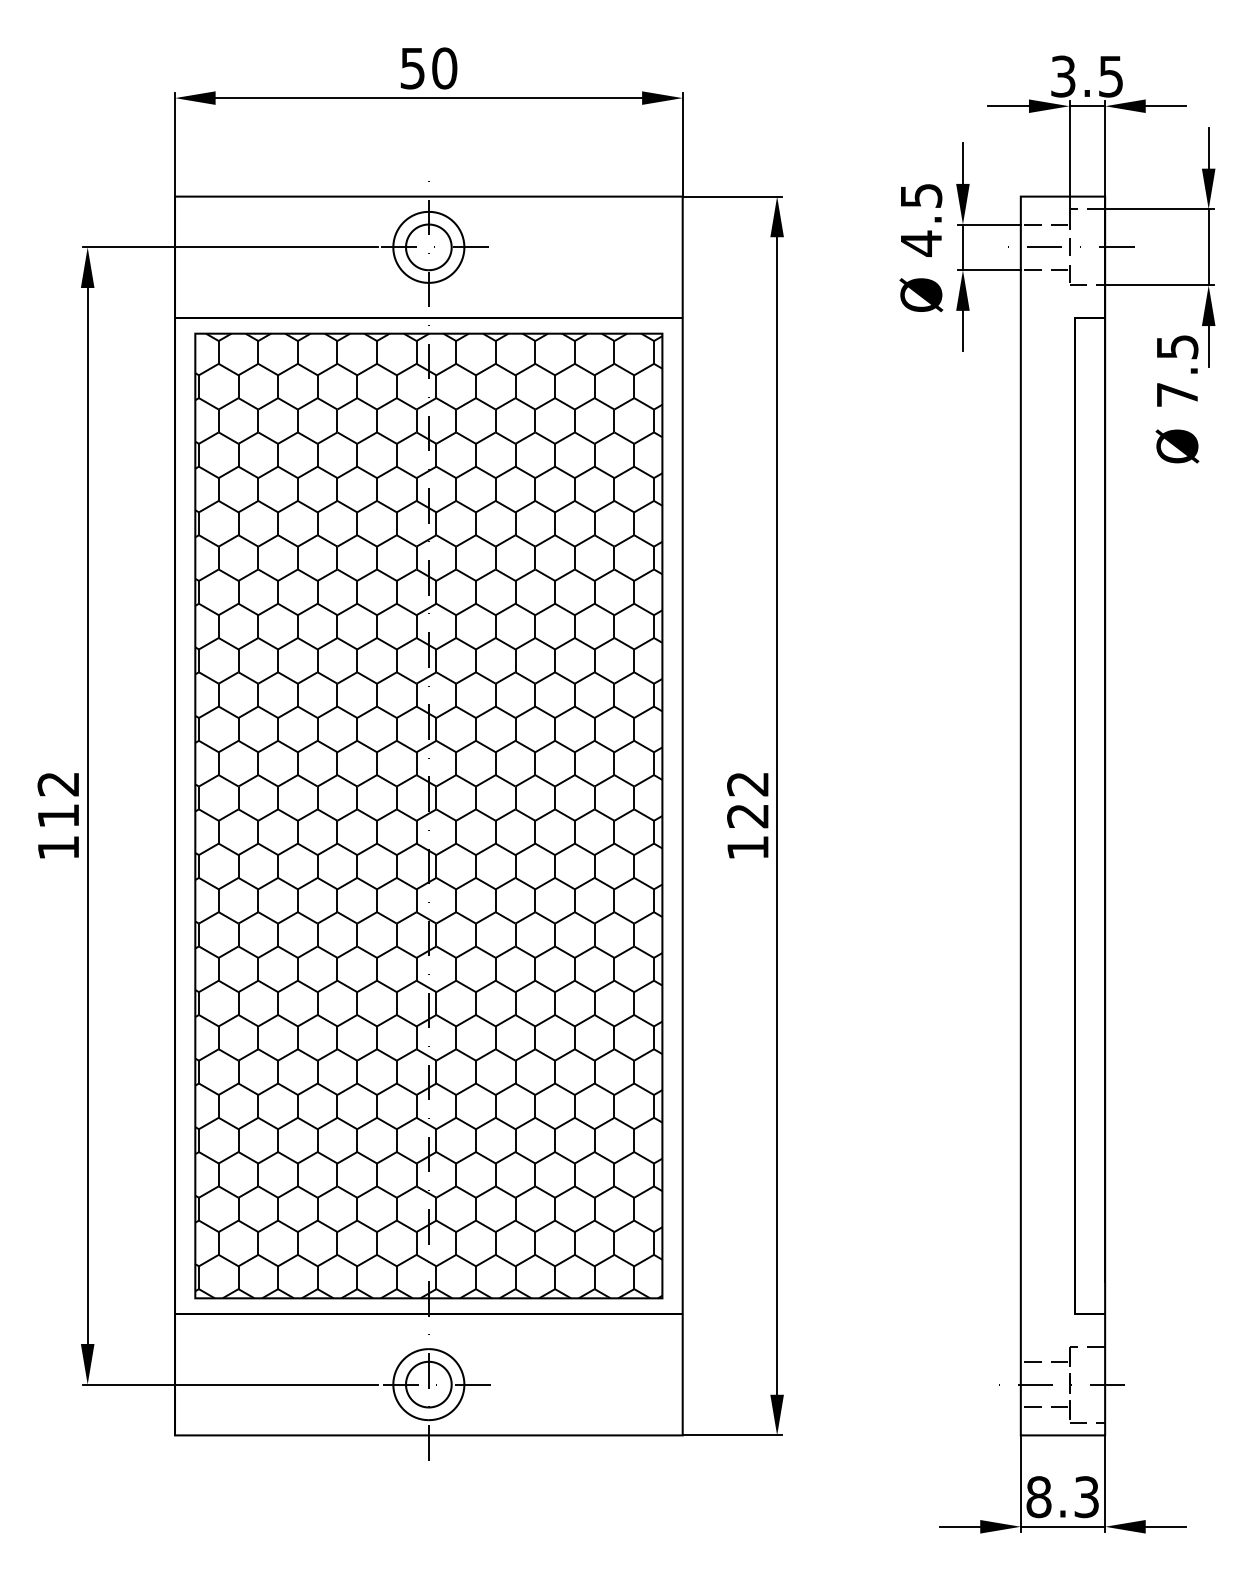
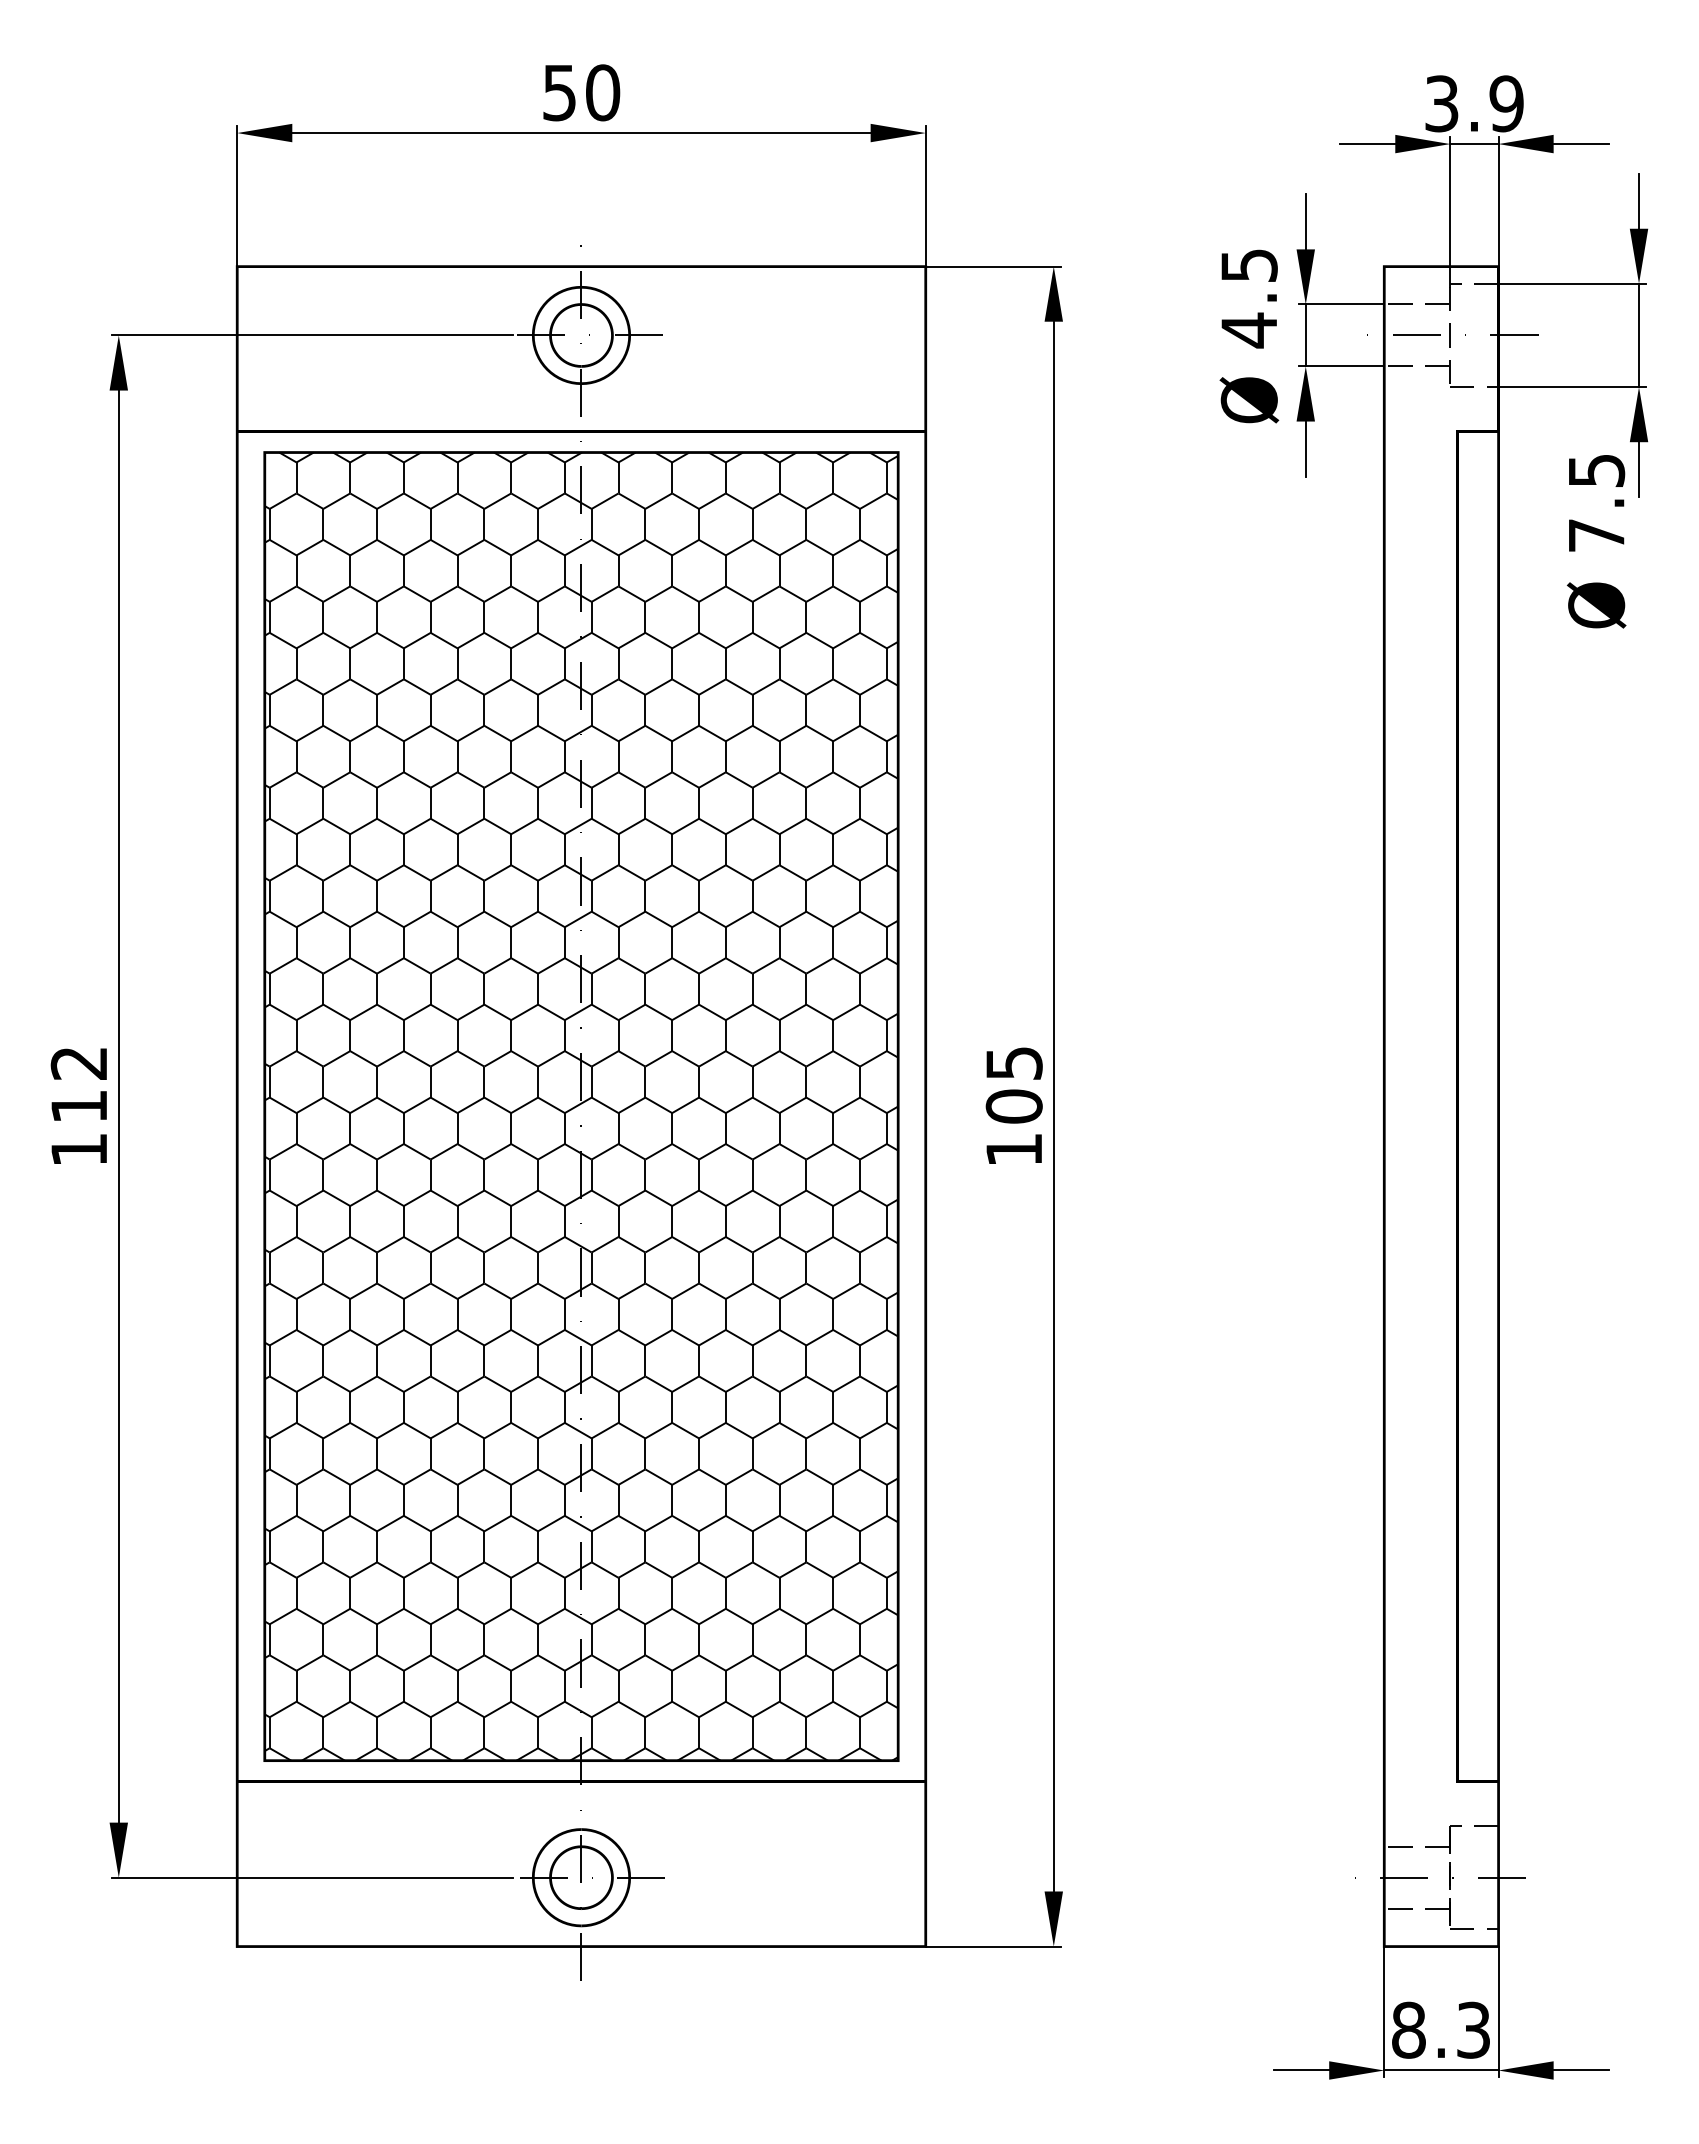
text: (1110, 76) -> (1506, 103), 3.5 -> 3.9
text: (747, 800) -> (1013, 1085), 122 -> 105

